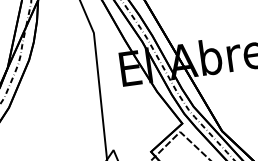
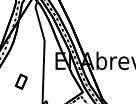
part: (57, 119) -> (20, 81), added

